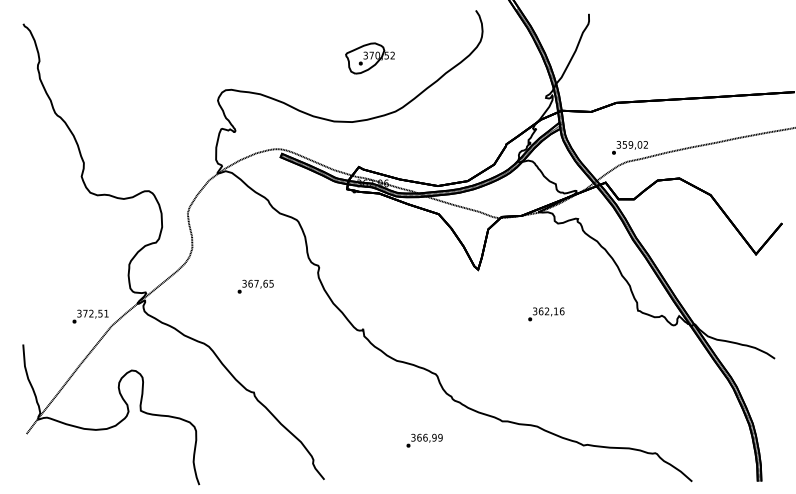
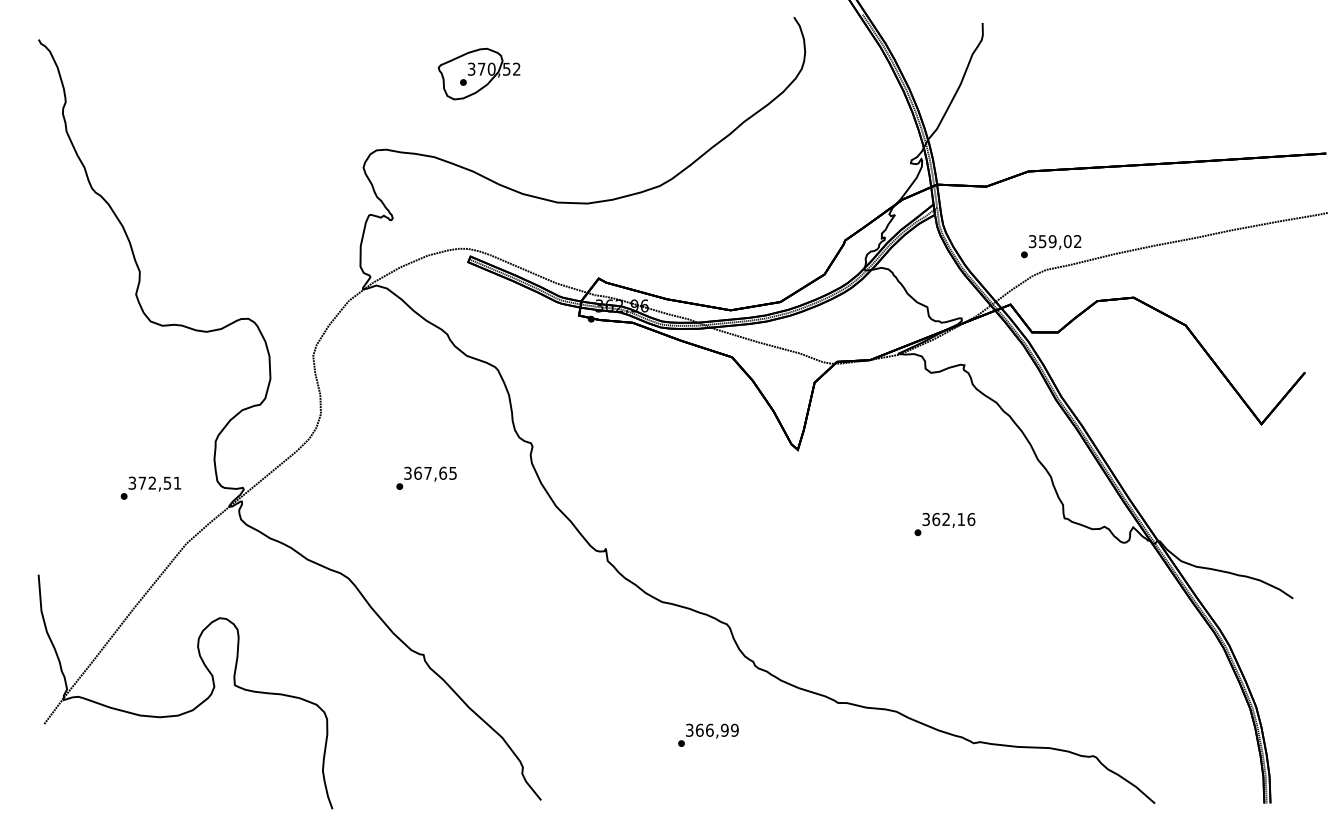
part: (369, 58) -> (477, 74), moved
text: (546, 314) -> (945, 524), moved
text: (90, 316) -> (150, 487), moved

